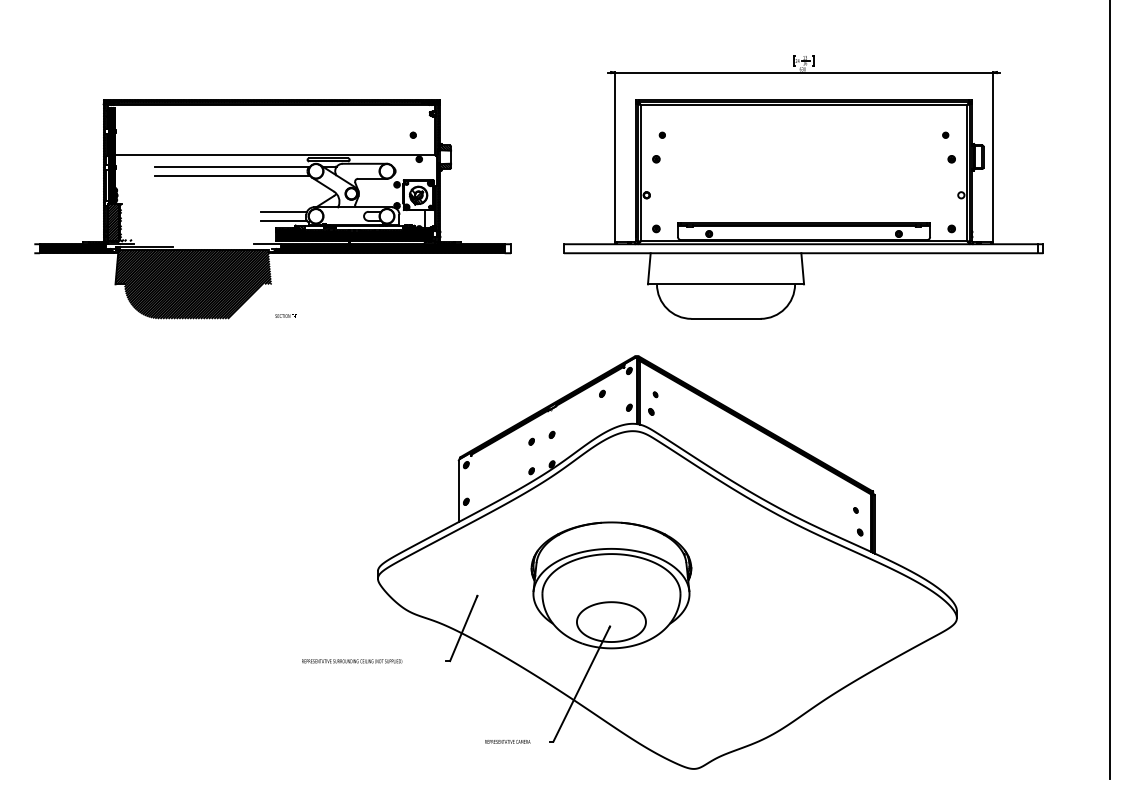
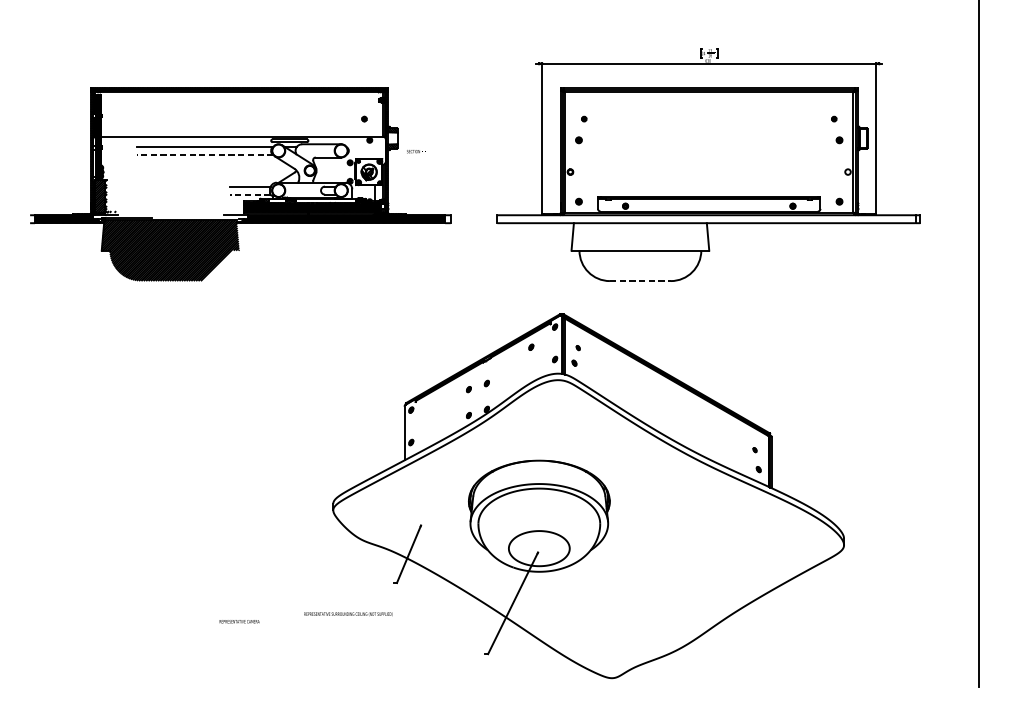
line: (232, 175) -> (204, 154), solid -> dashed
line: (283, 220) -> (249, 194), solid -> dashed
text: (285, 315) -> (415, 151), moved
line: (726, 318) -> (640, 280), solid -> dashed
text: (352, 661) -> (348, 614), moved
text: (507, 741) -> (239, 621), moved

